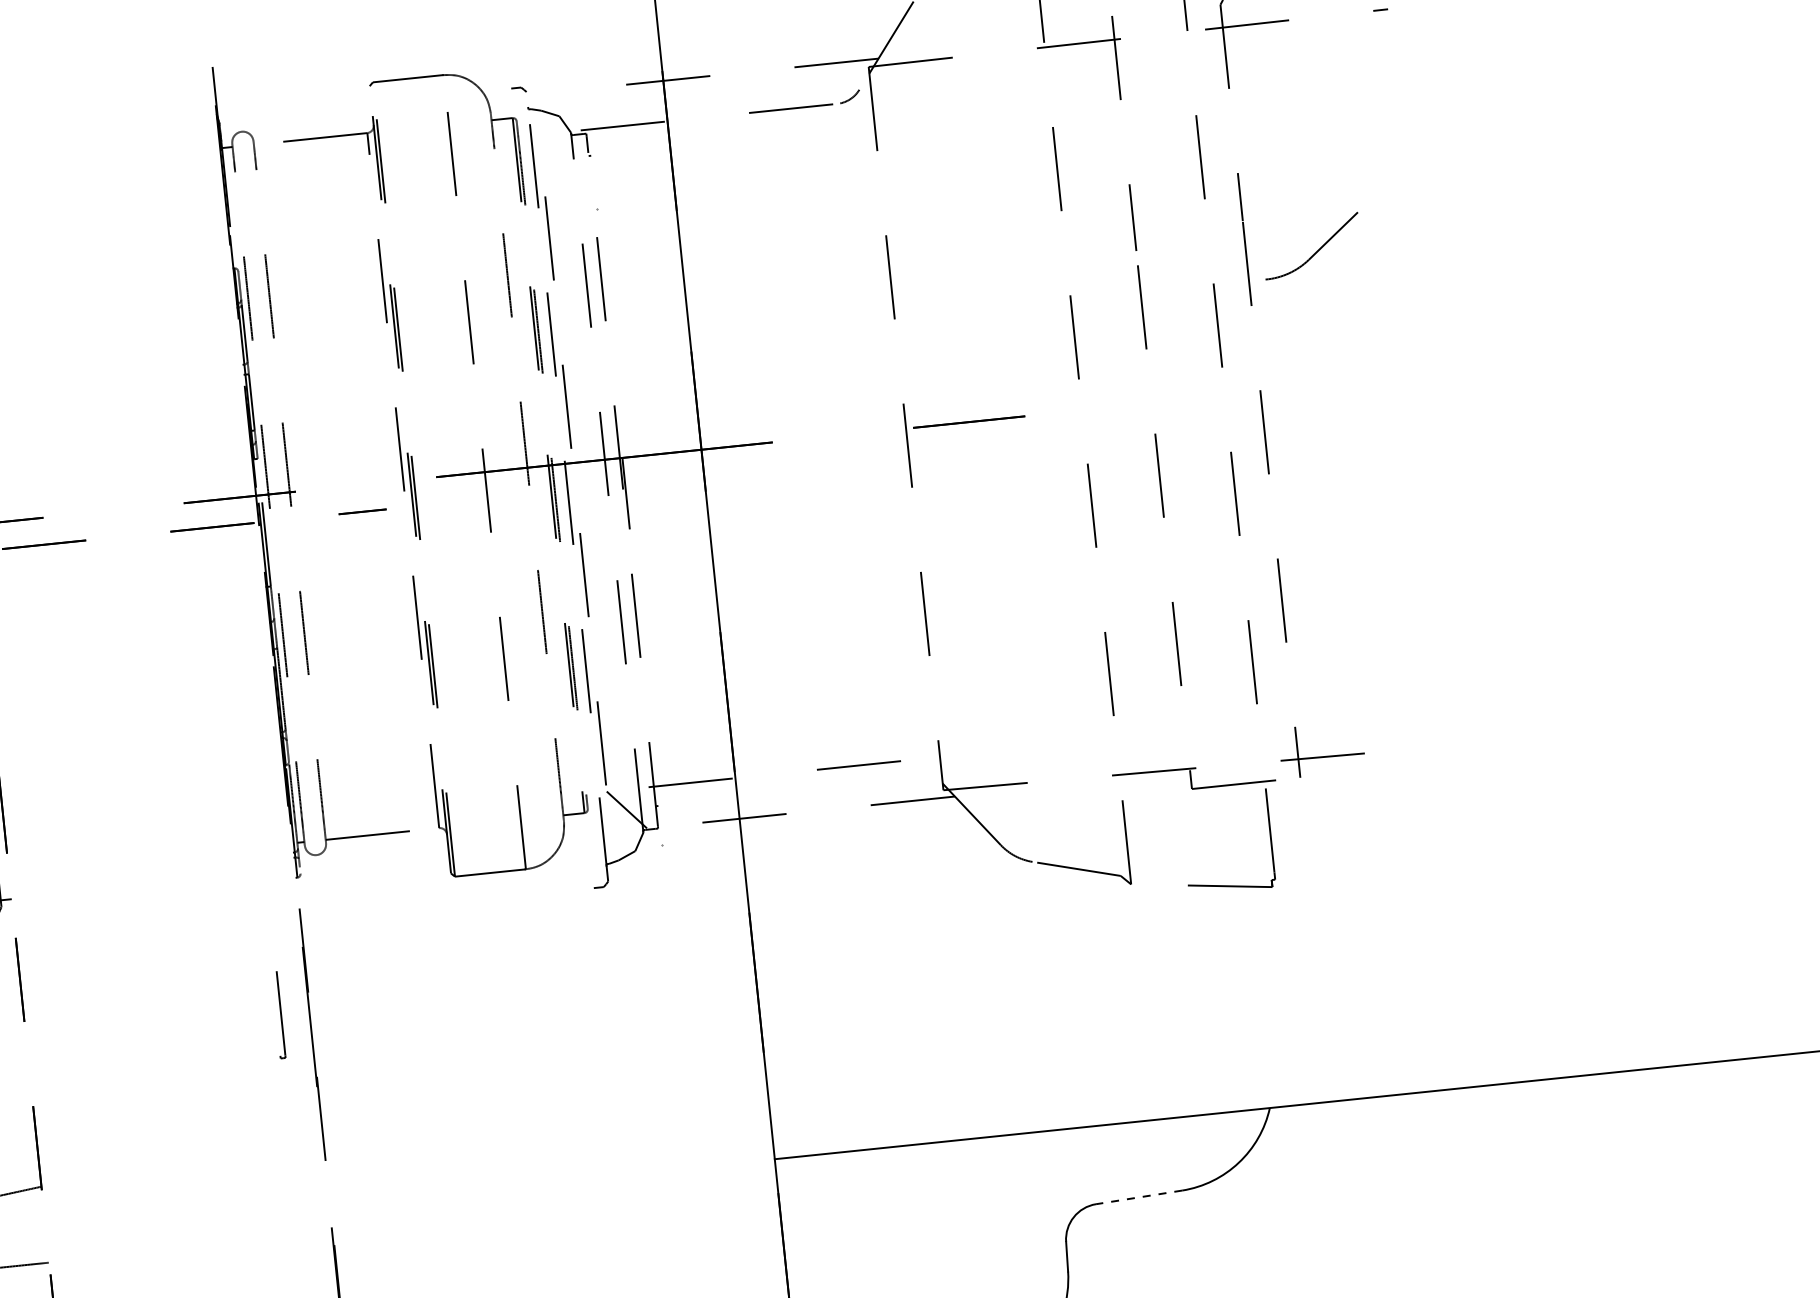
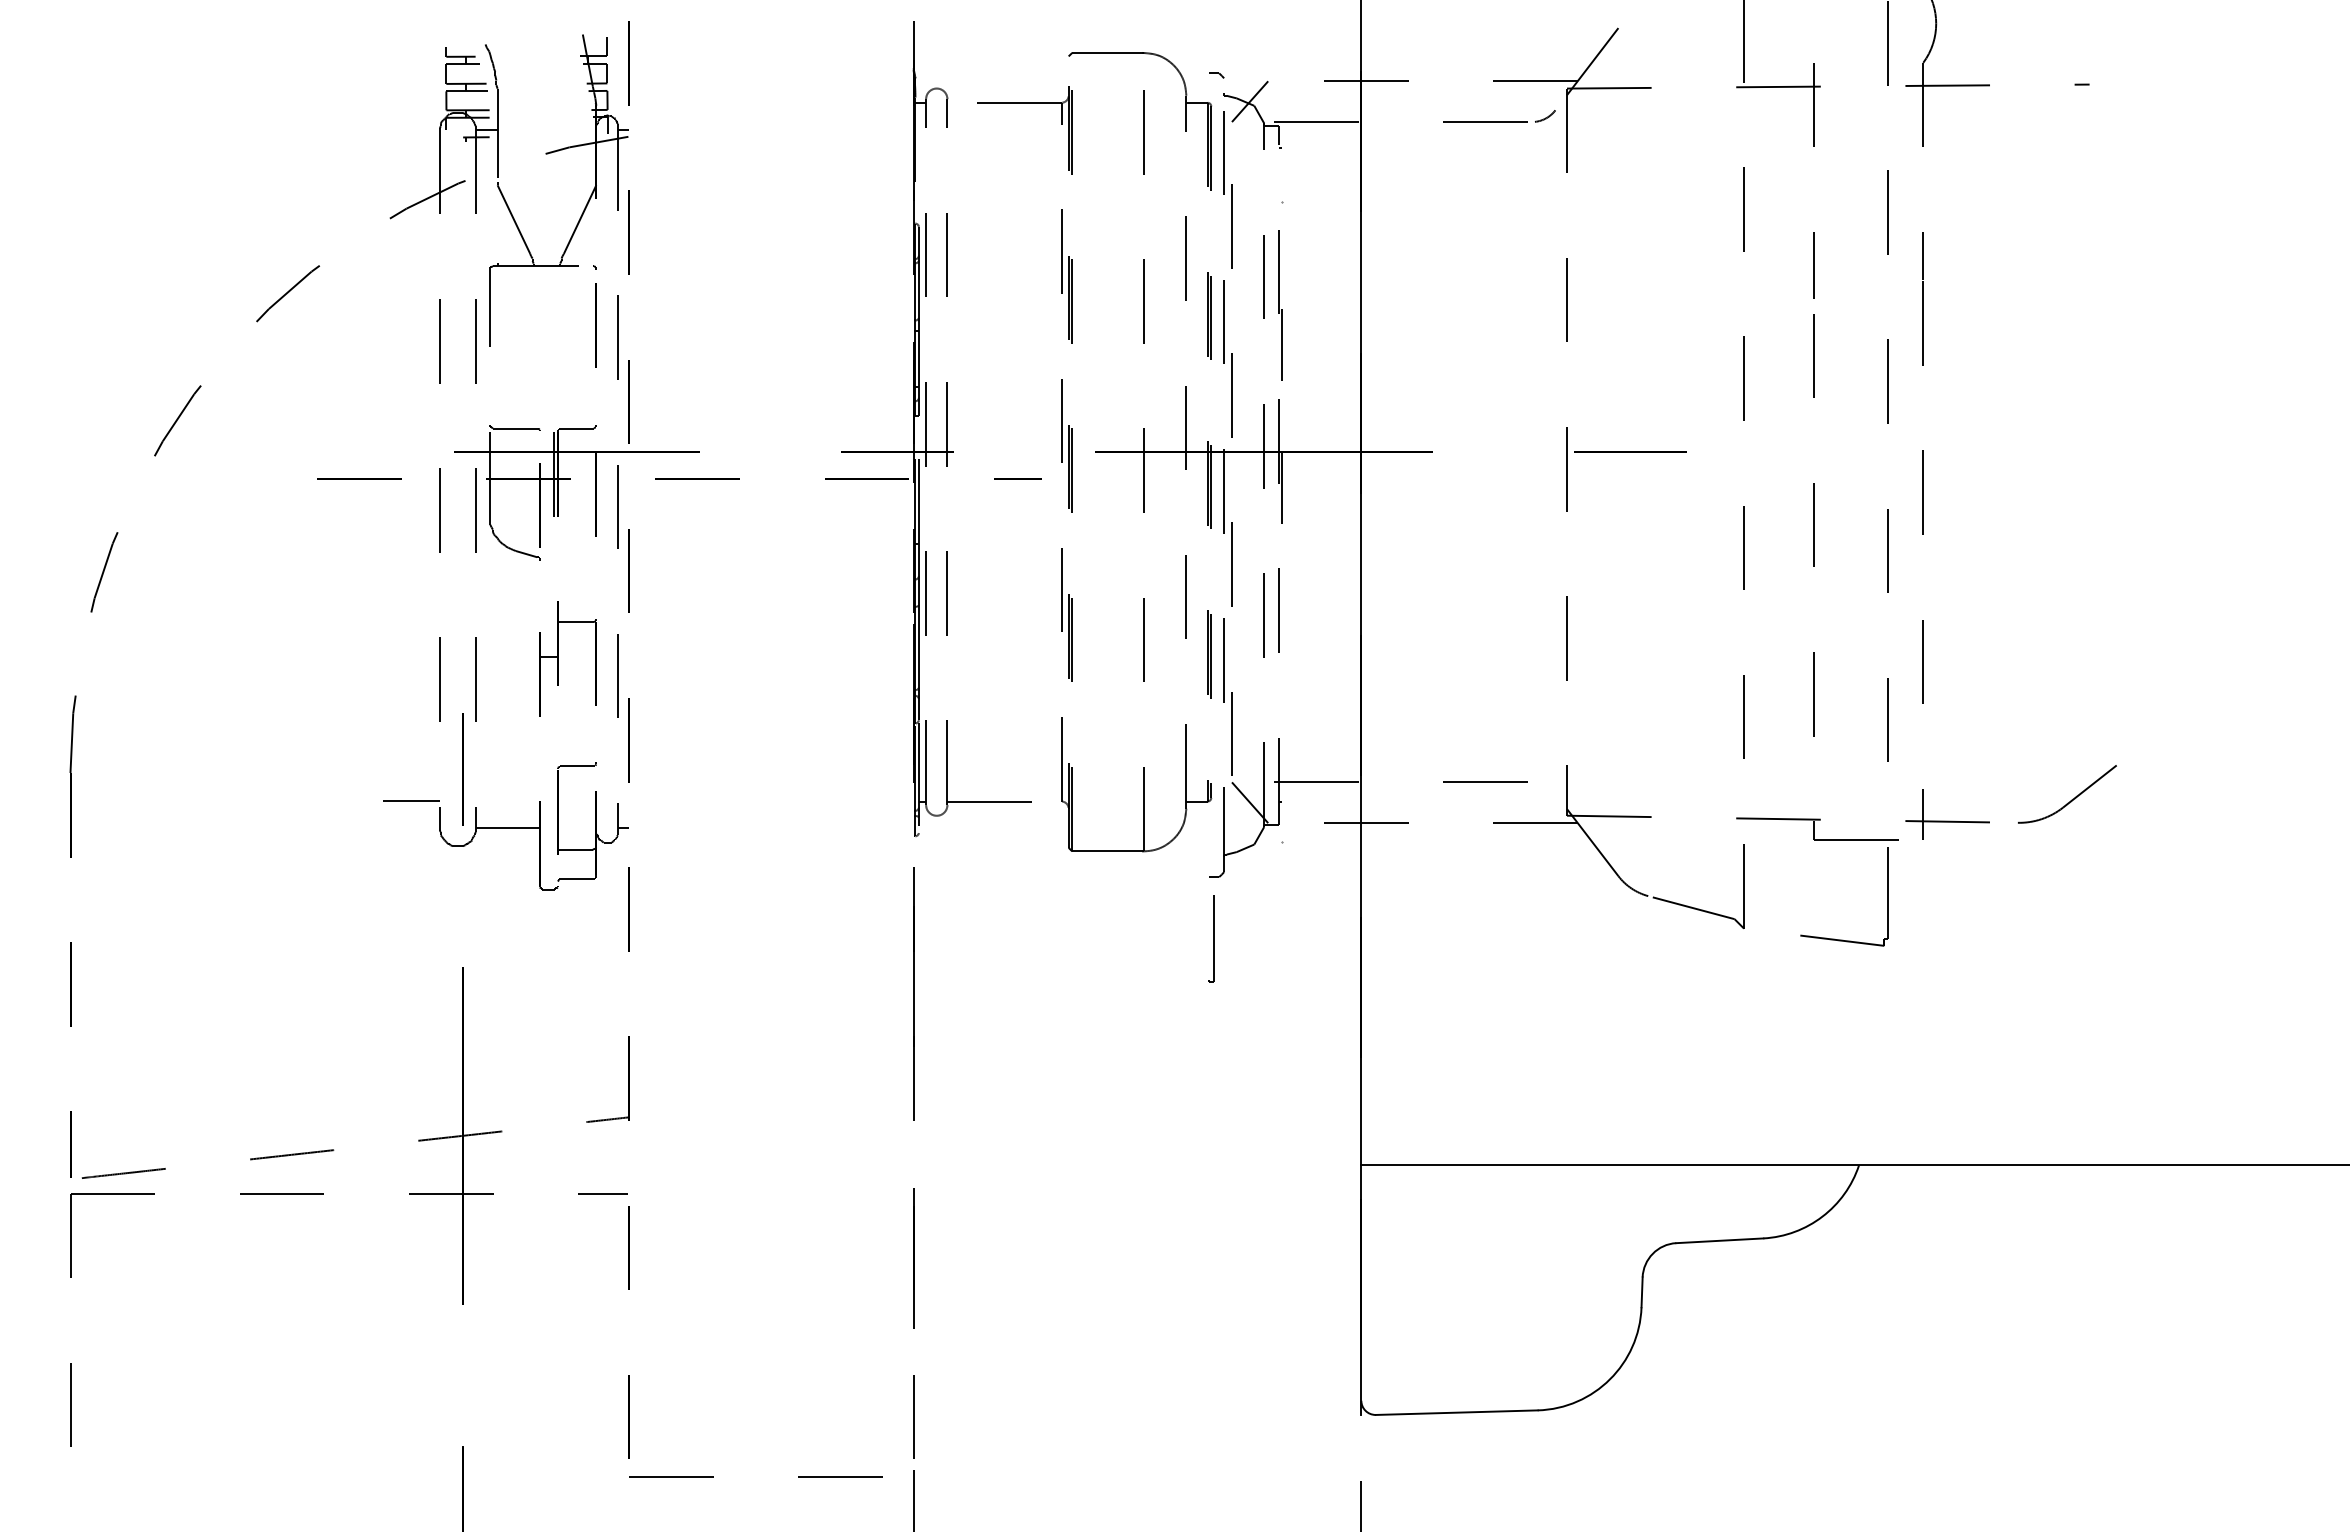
line: (554, 112) -> (1249, 101), added
part: (1316, 250) -> (2071, 799), moved
line: (611, 350) -> (1281, 344), added
part: (278, 1014) -> (1211, 938), moved
line: (1138, 1197) -> (1719, 1240), dashed -> solid

